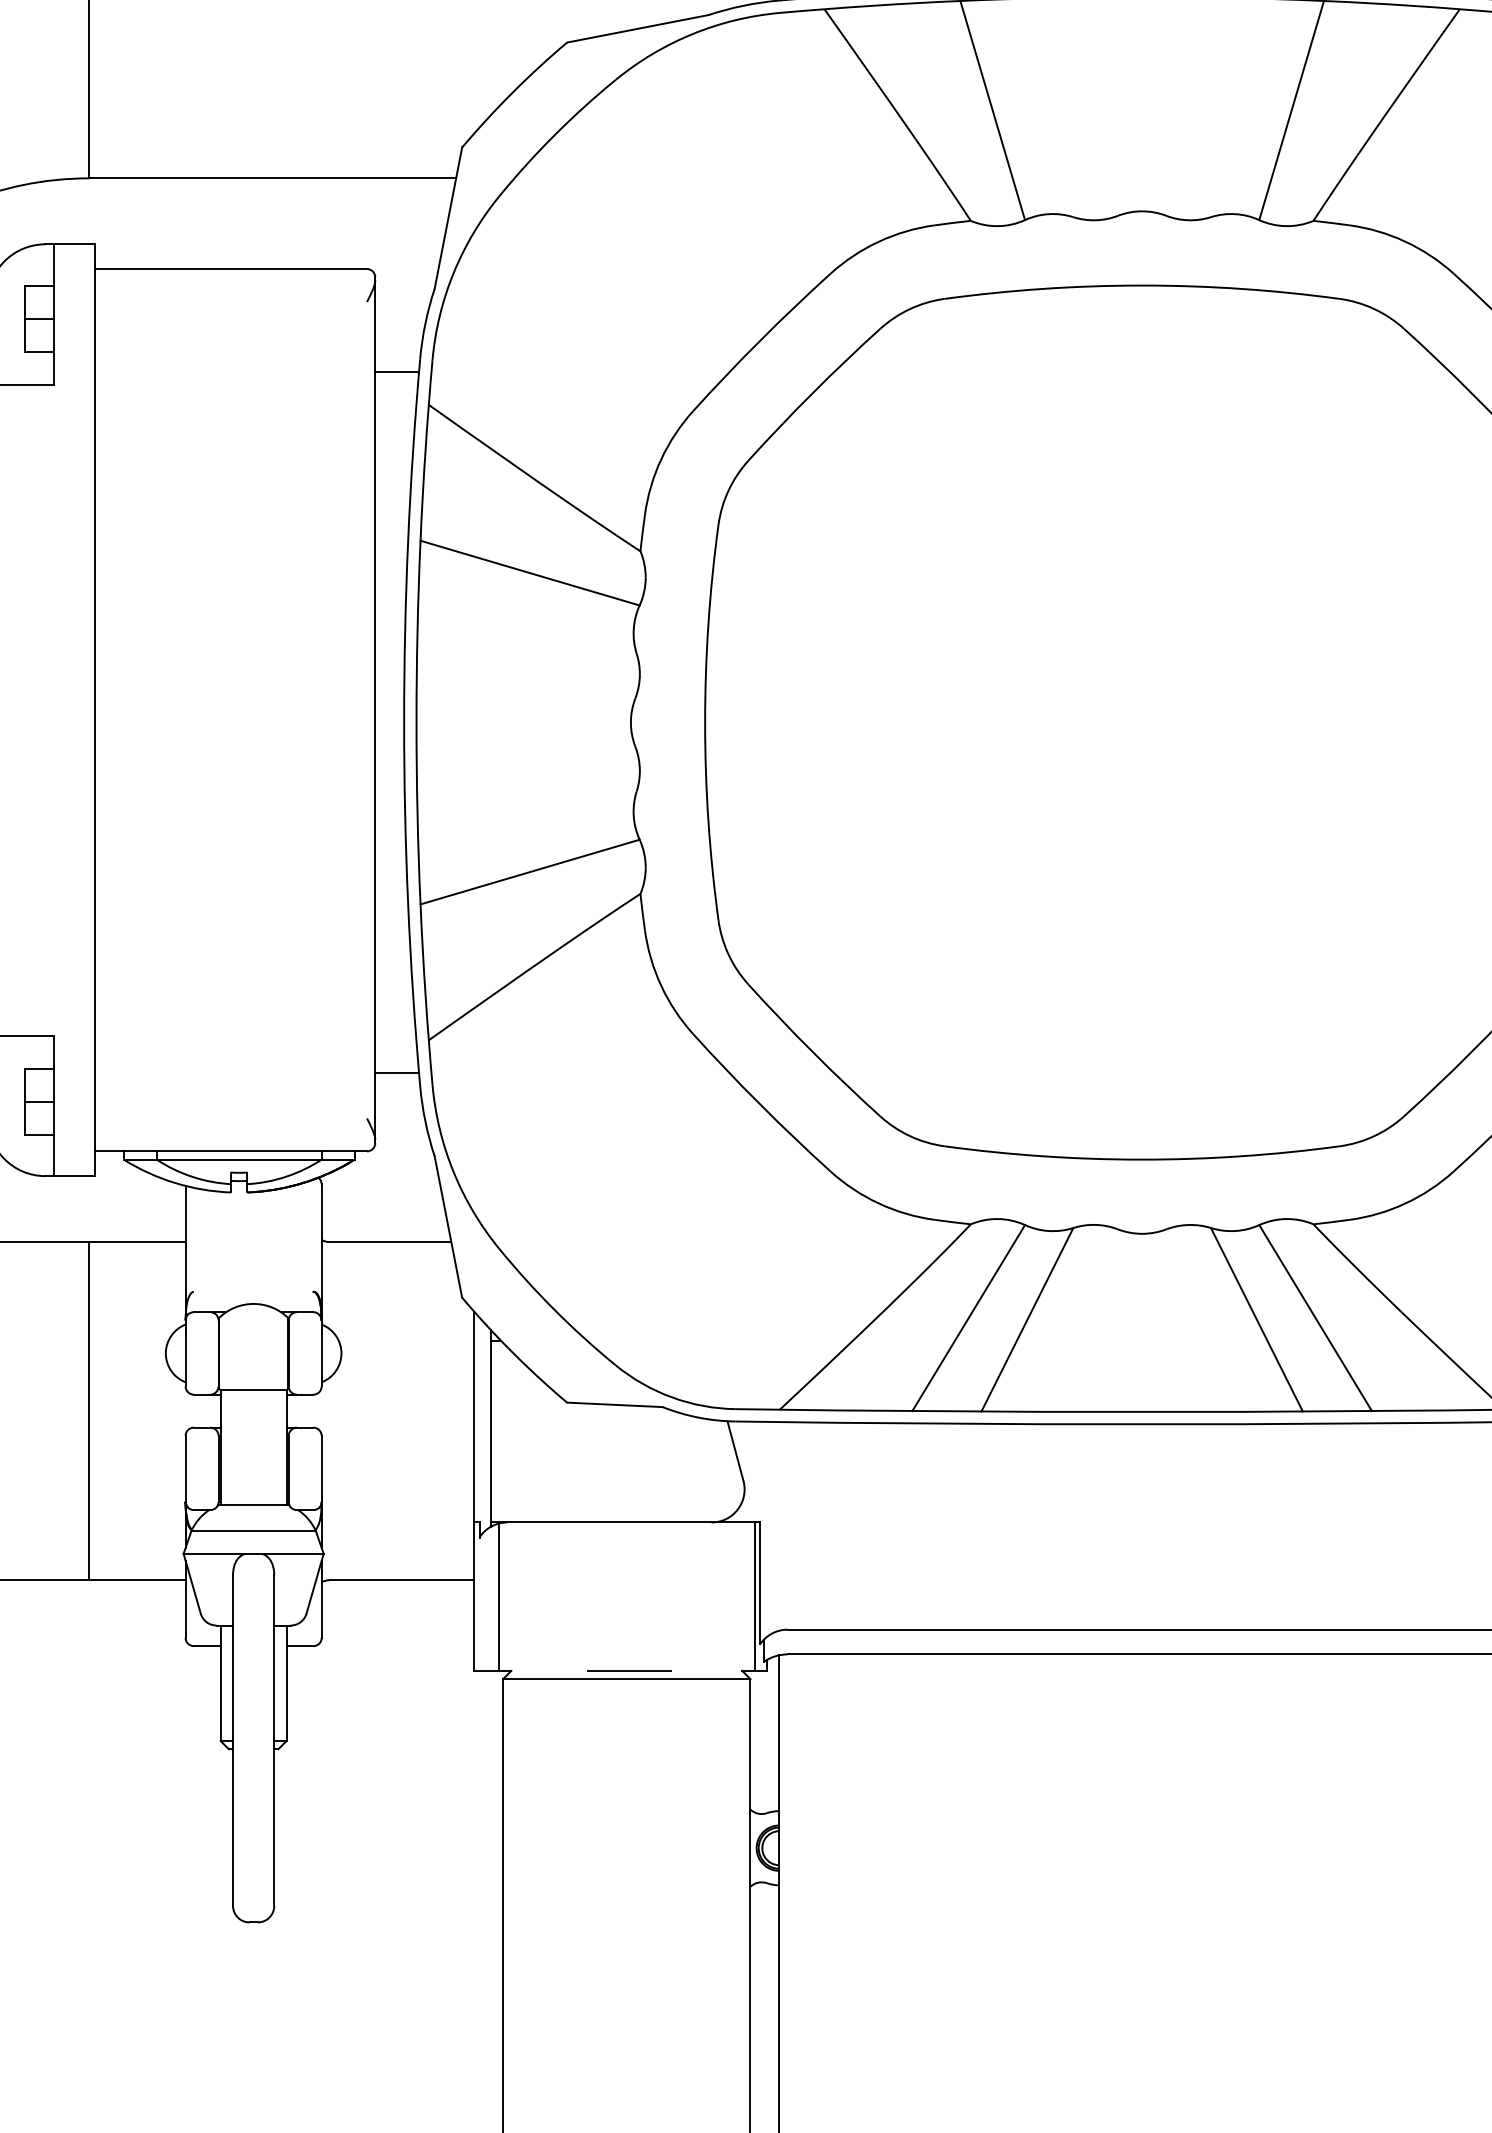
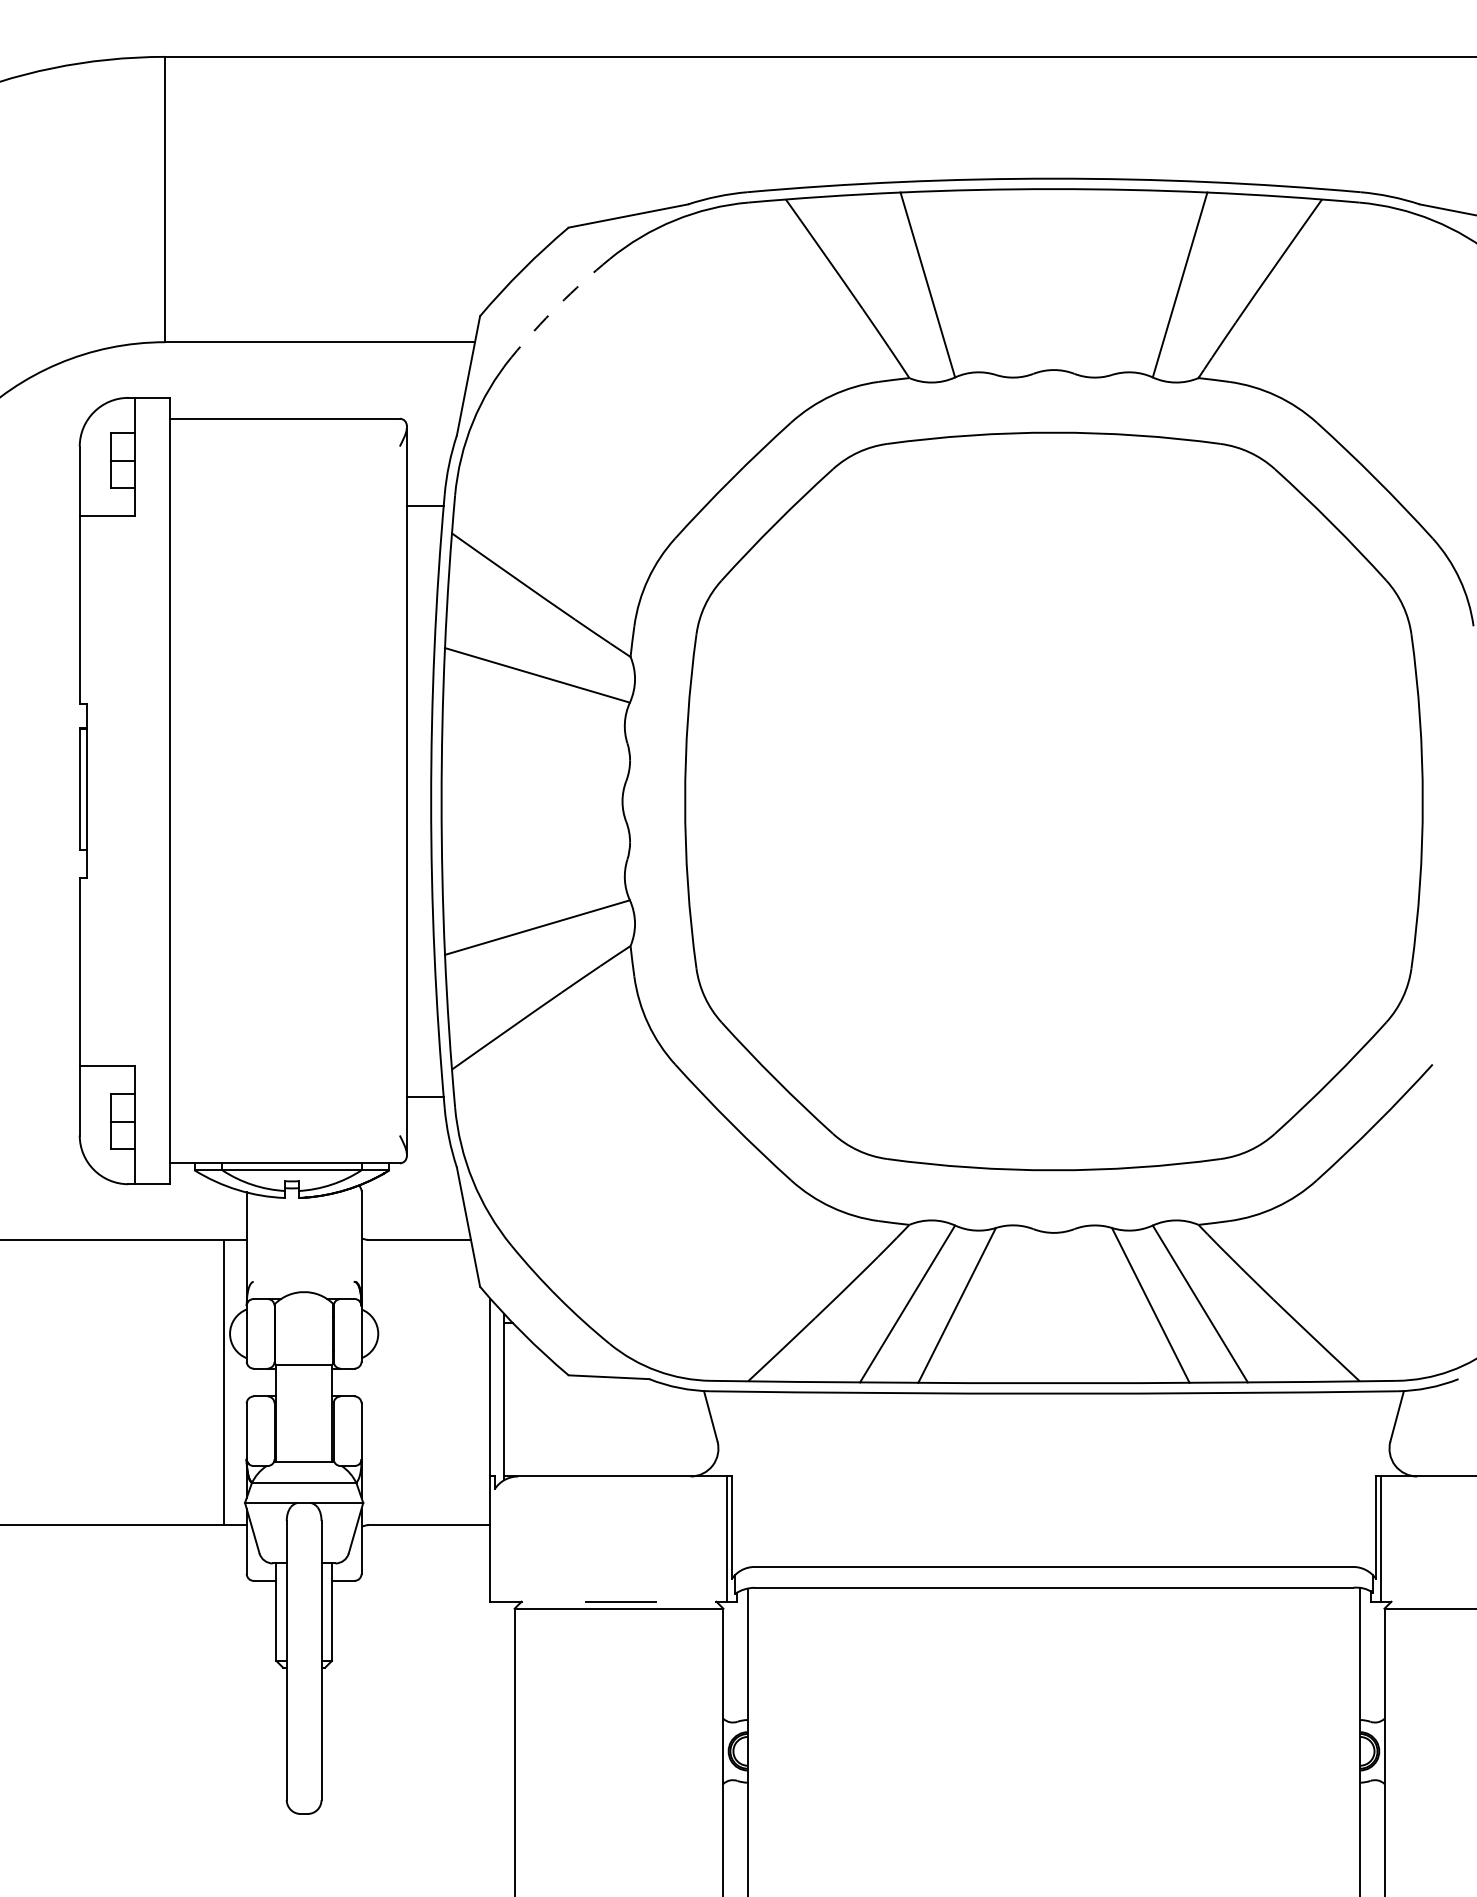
arc: (555, 134) -> (558, 305), solid -> dashed
line: (89, 1411) -> (224, 1382), moved
line: (499, 1597) -> (511, 1539), removed

